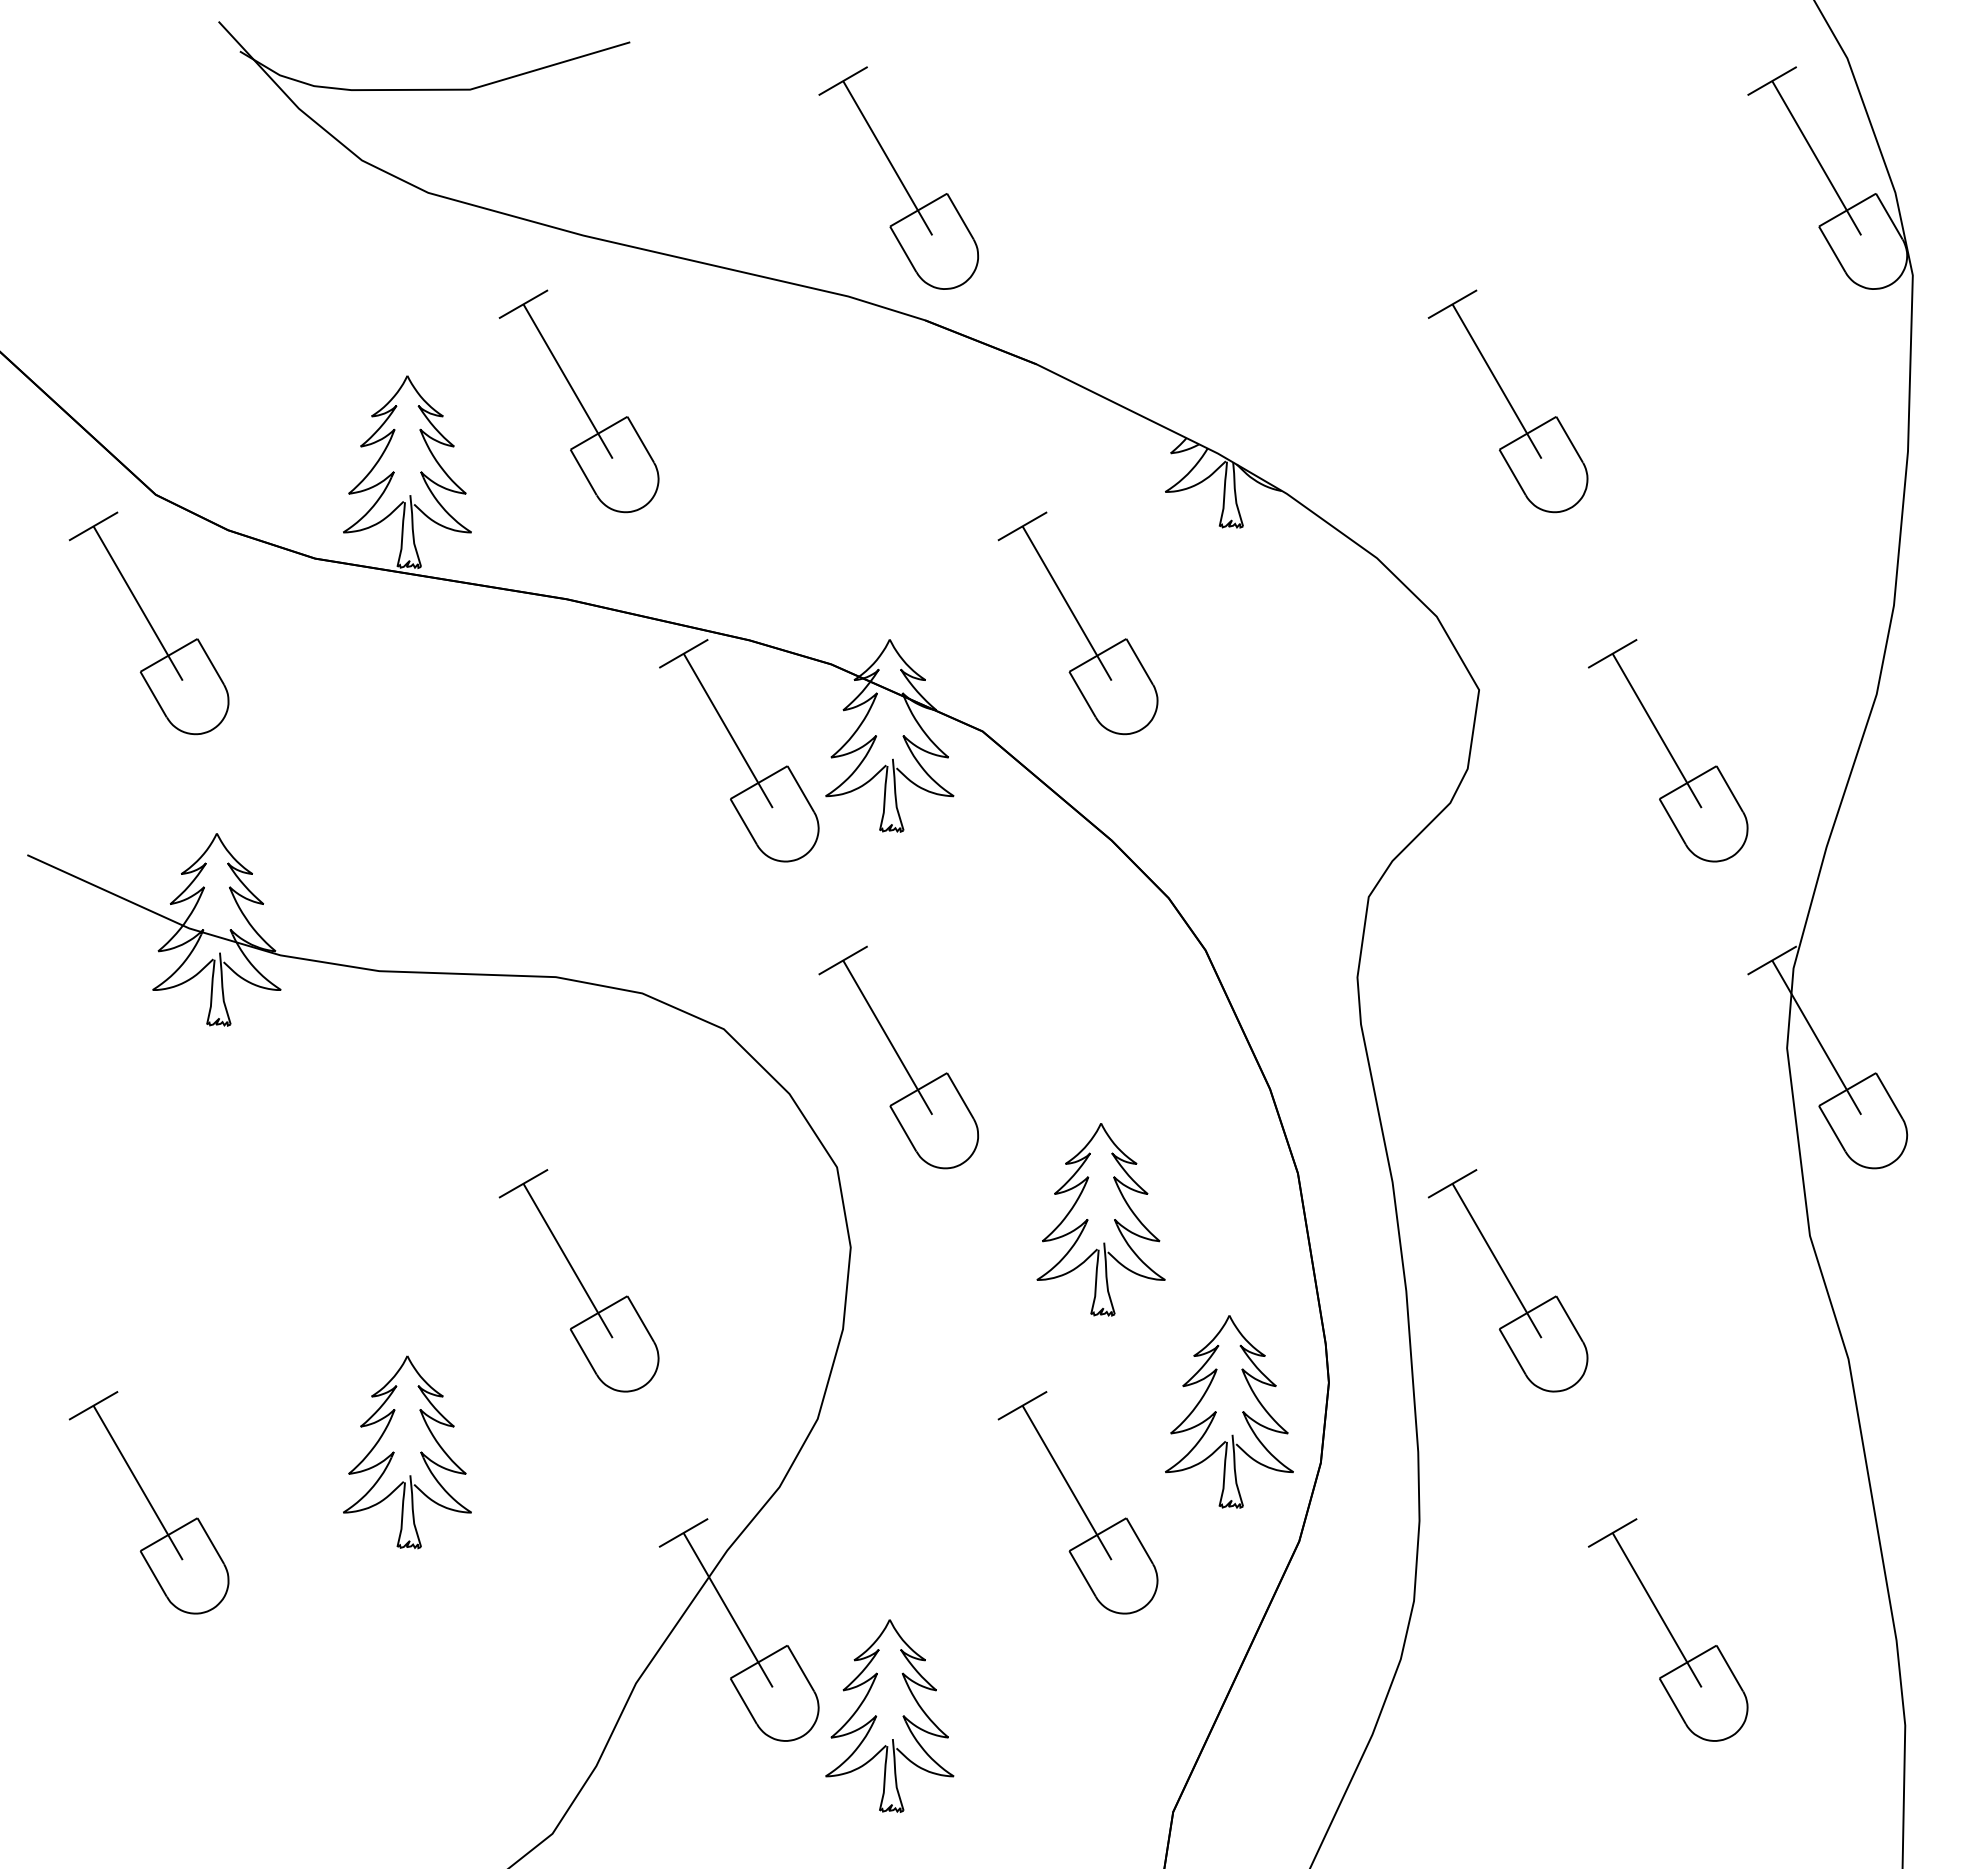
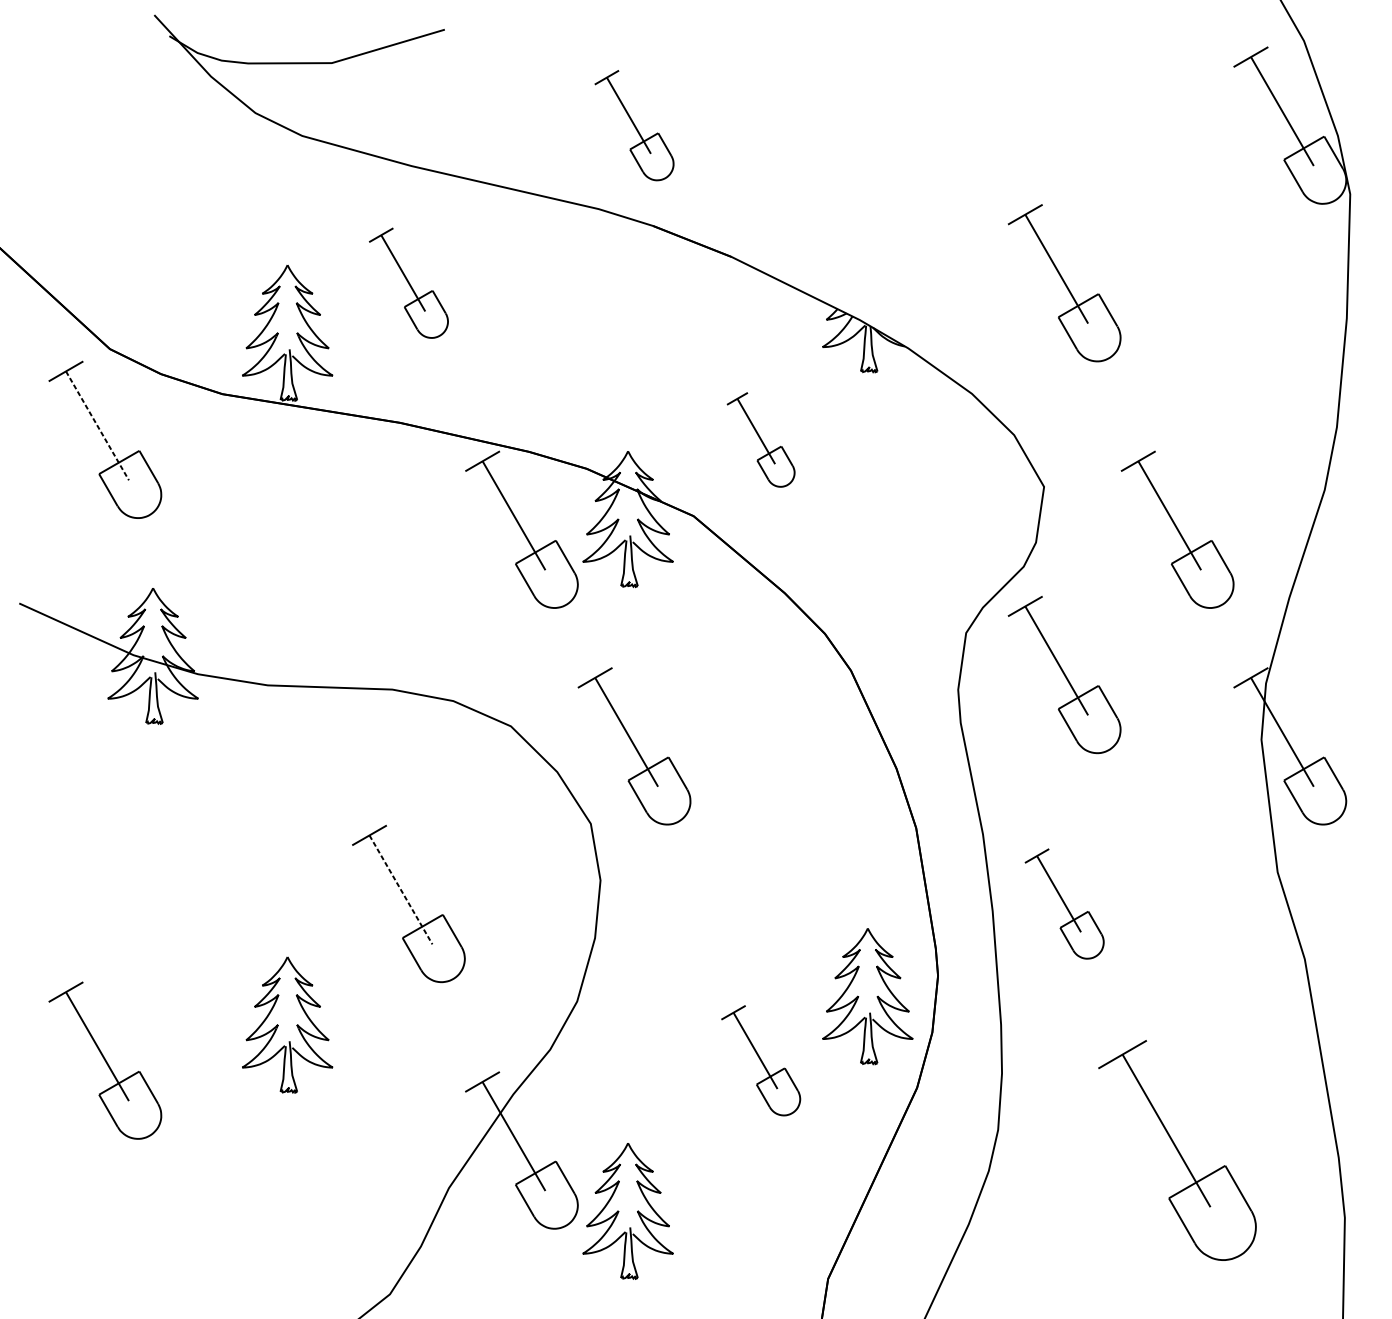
part: (898, 177) -> (634, 125), size x0.7
part: (578, 401) -> (408, 283), size x0.7
line: (138, 603) -> (97, 425), solid -> dashed
part: (1077, 623) -> (760, 439), size x0.6
part: (1507, 956) -> (1064, 675), added
part: (1100, 1219) -> (776, 860), removed
line: (568, 1261) -> (401, 890), solid -> dashed
part: (1507, 1280) -> (1064, 903), size x0.7
part: (1077, 1502) -> (760, 1060), size x0.7
part: (1668, 1629) -> (1177, 1150), size x1.4

